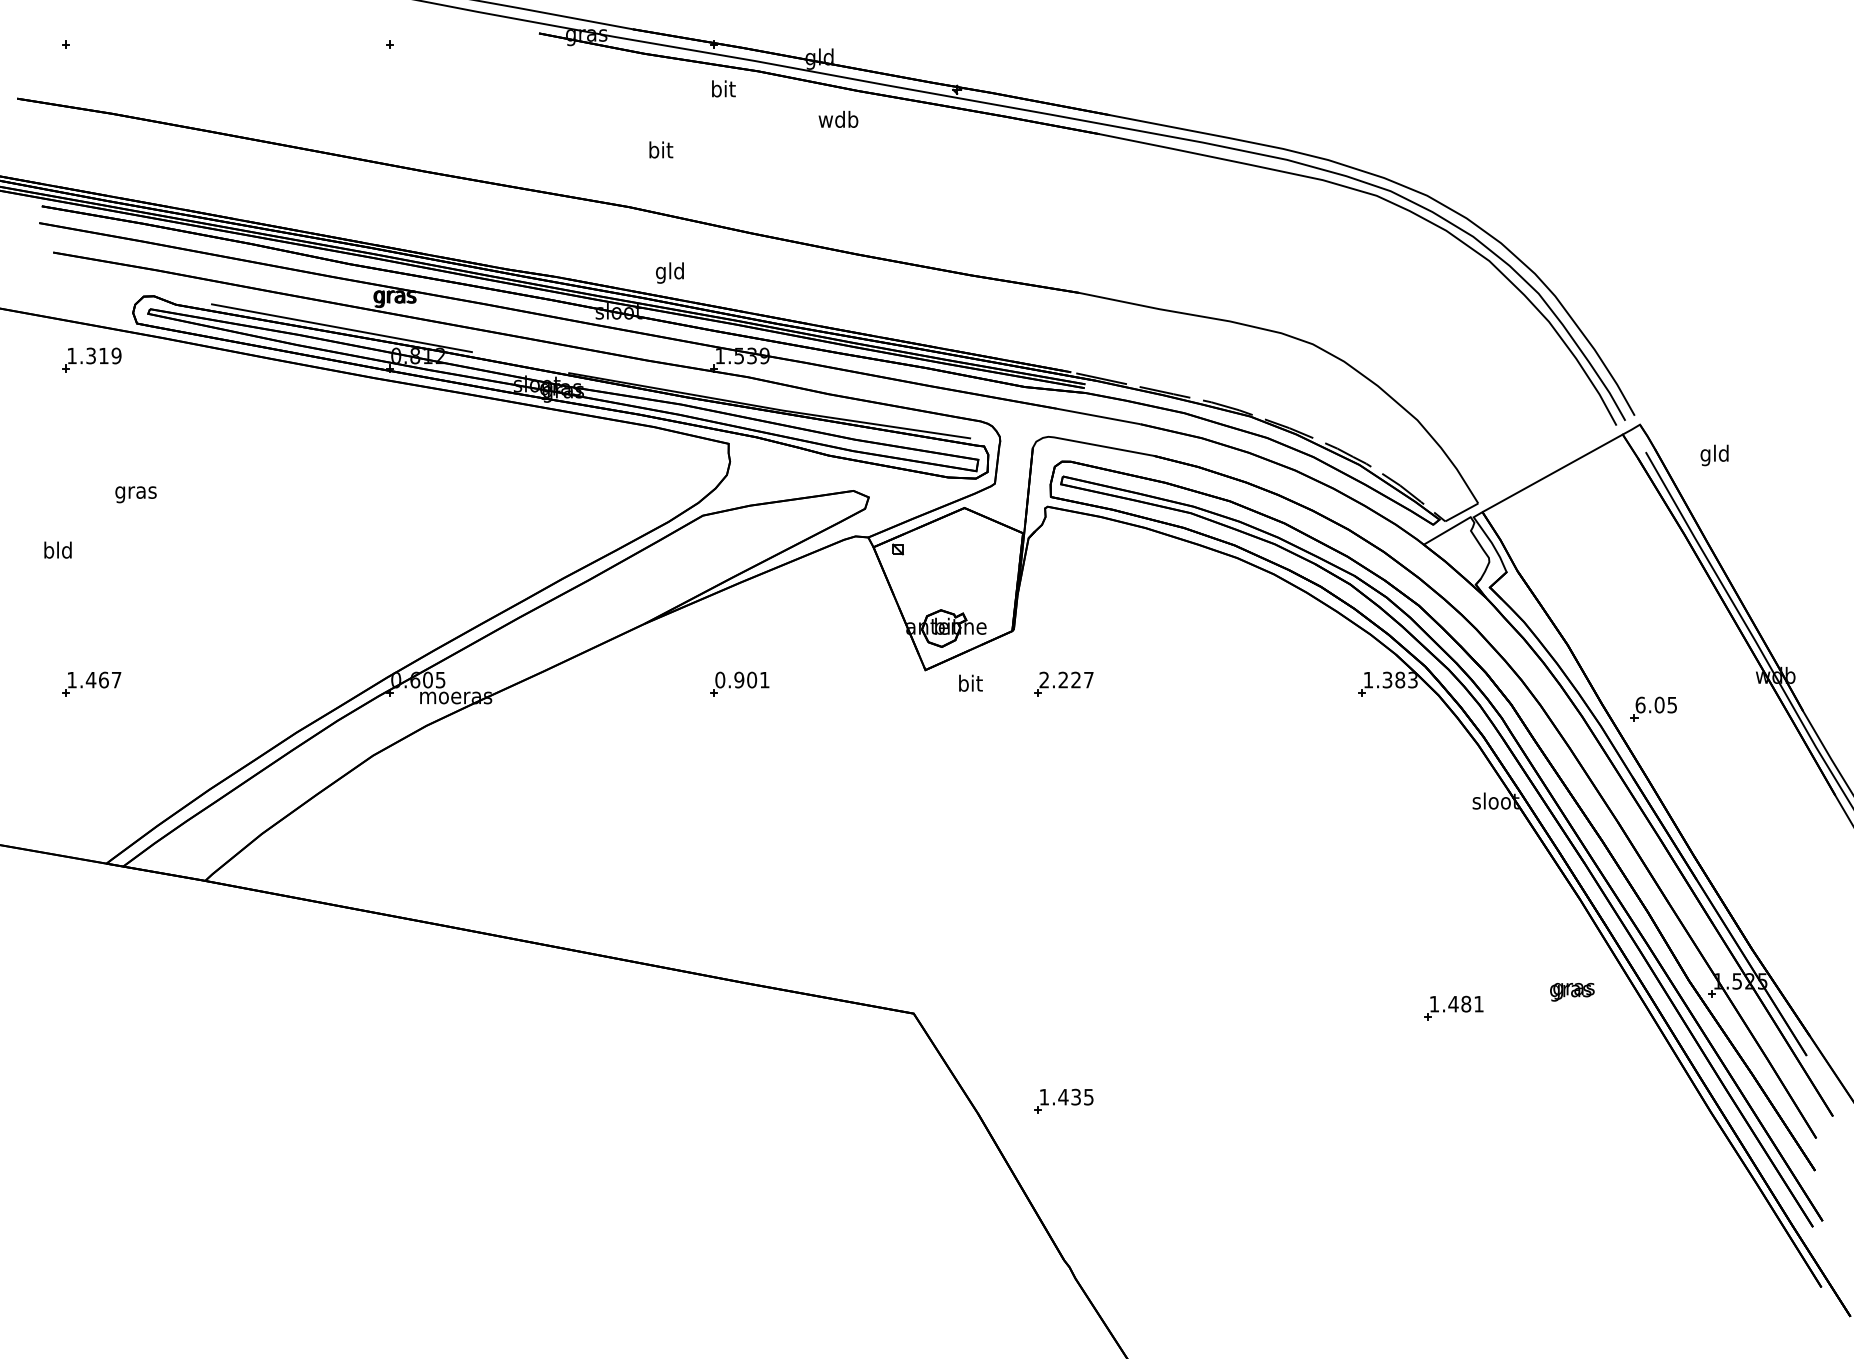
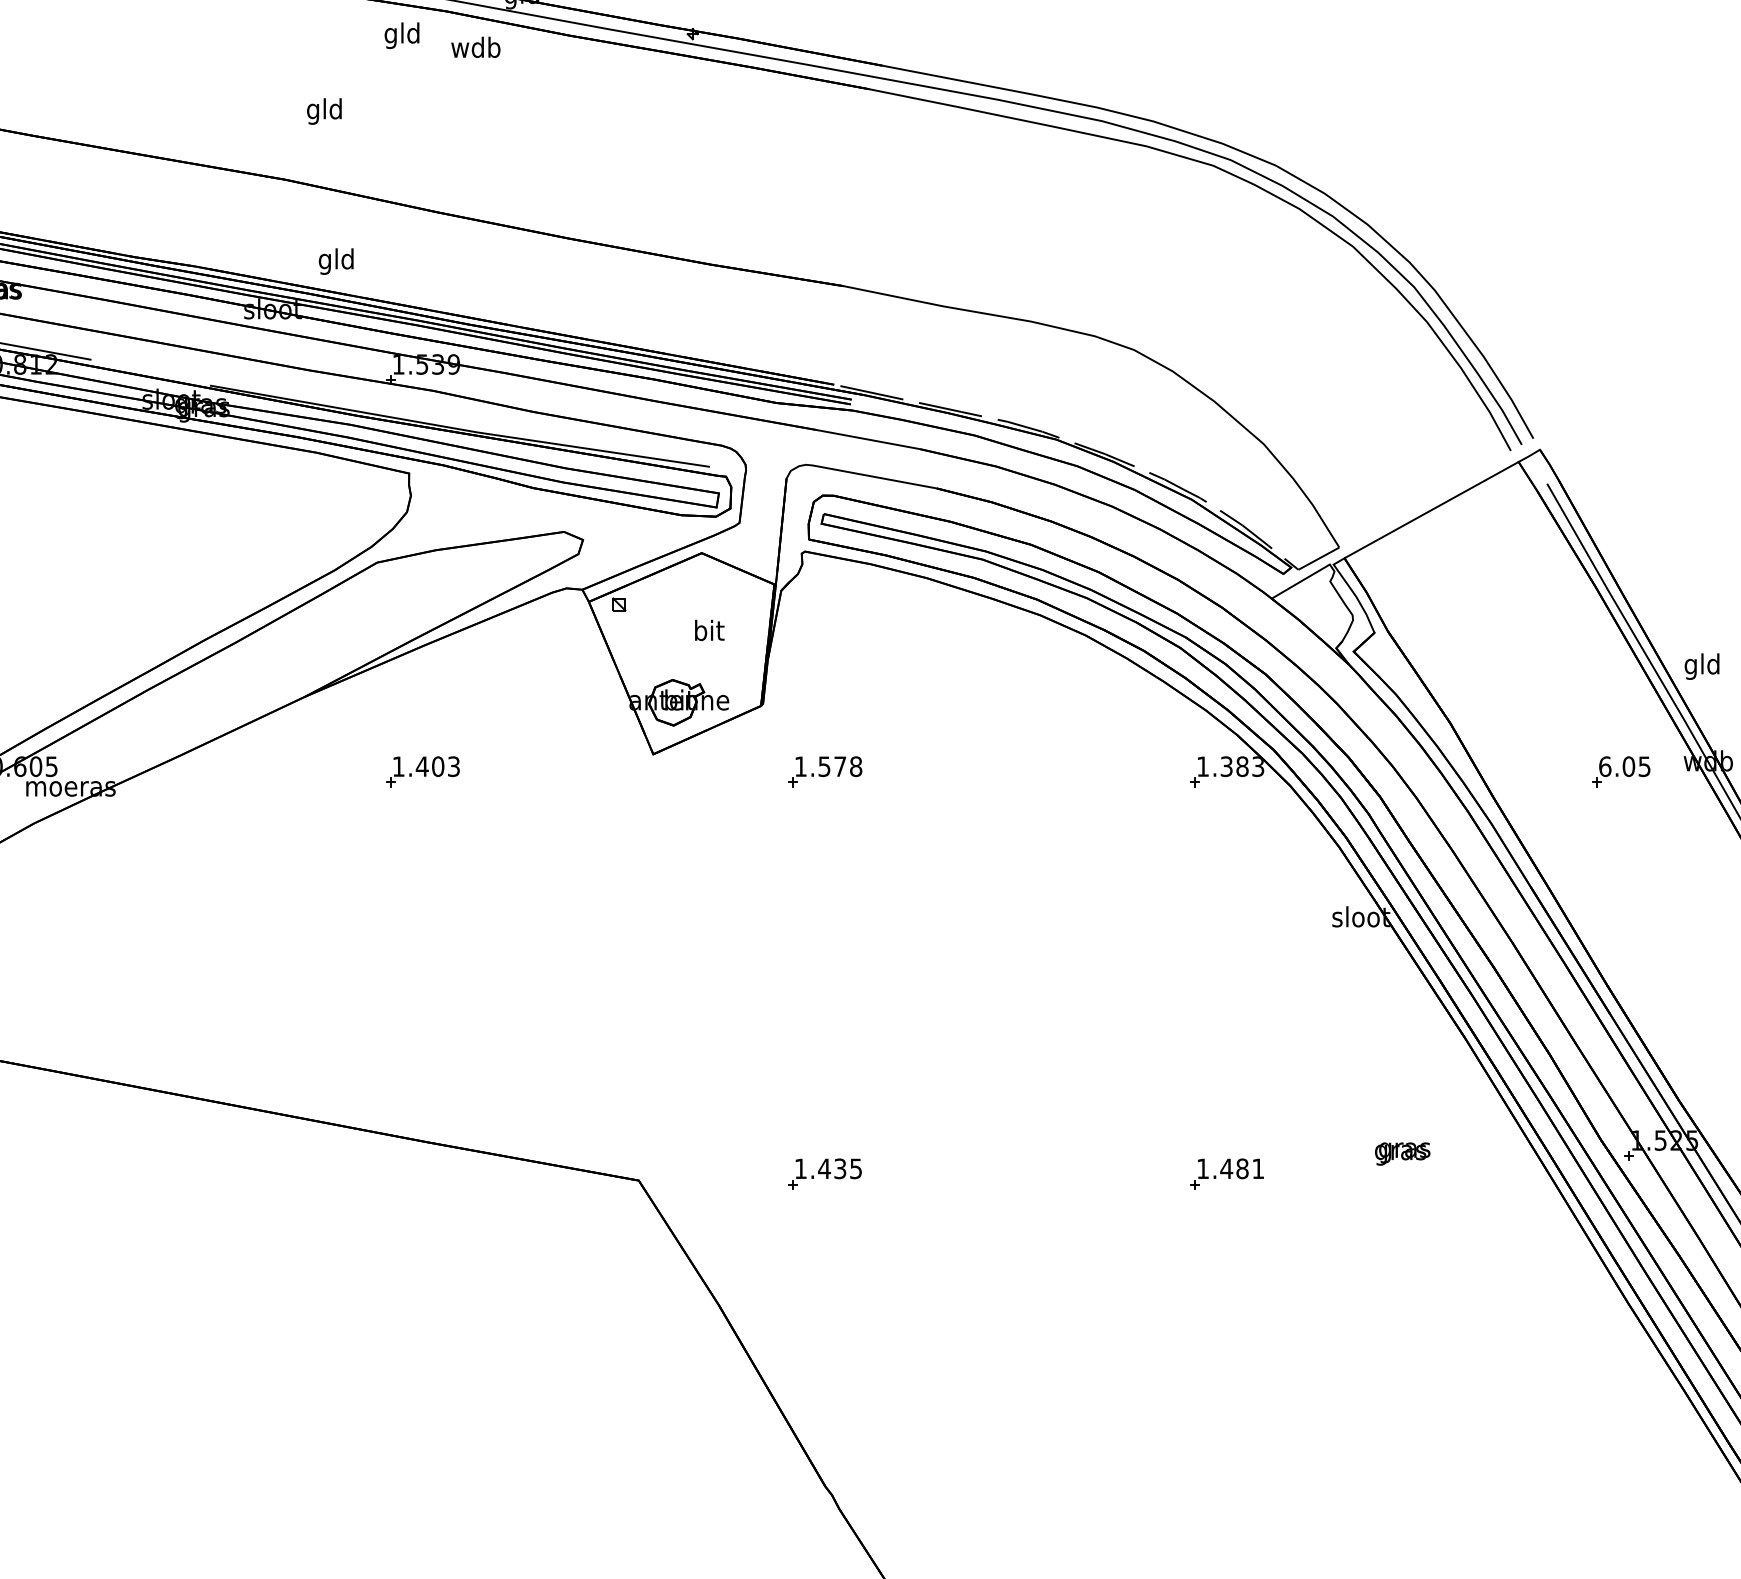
text: (722, 90) -> (401, 35), bit -> gld
text: (838, 118) -> (475, 46), moved
text: (660, 151) -> (324, 110), bit -> gld
text: (1714, 455) -> (1701, 666), moved
text: (742, 679) -> (426, 765), 0.901 -> 1.403
text: (1066, 679) -> (828, 765), 2.227 -> 1.578
text: (970, 682) -> (709, 629), moved
part: (1653, 708) -> (1621, 770), moved
text: (1572, 992) -> (1402, 1154), moved
part: (1453, 1007) -> (1226, 1172), moved
part: (1063, 1100) -> (824, 1172), moved

